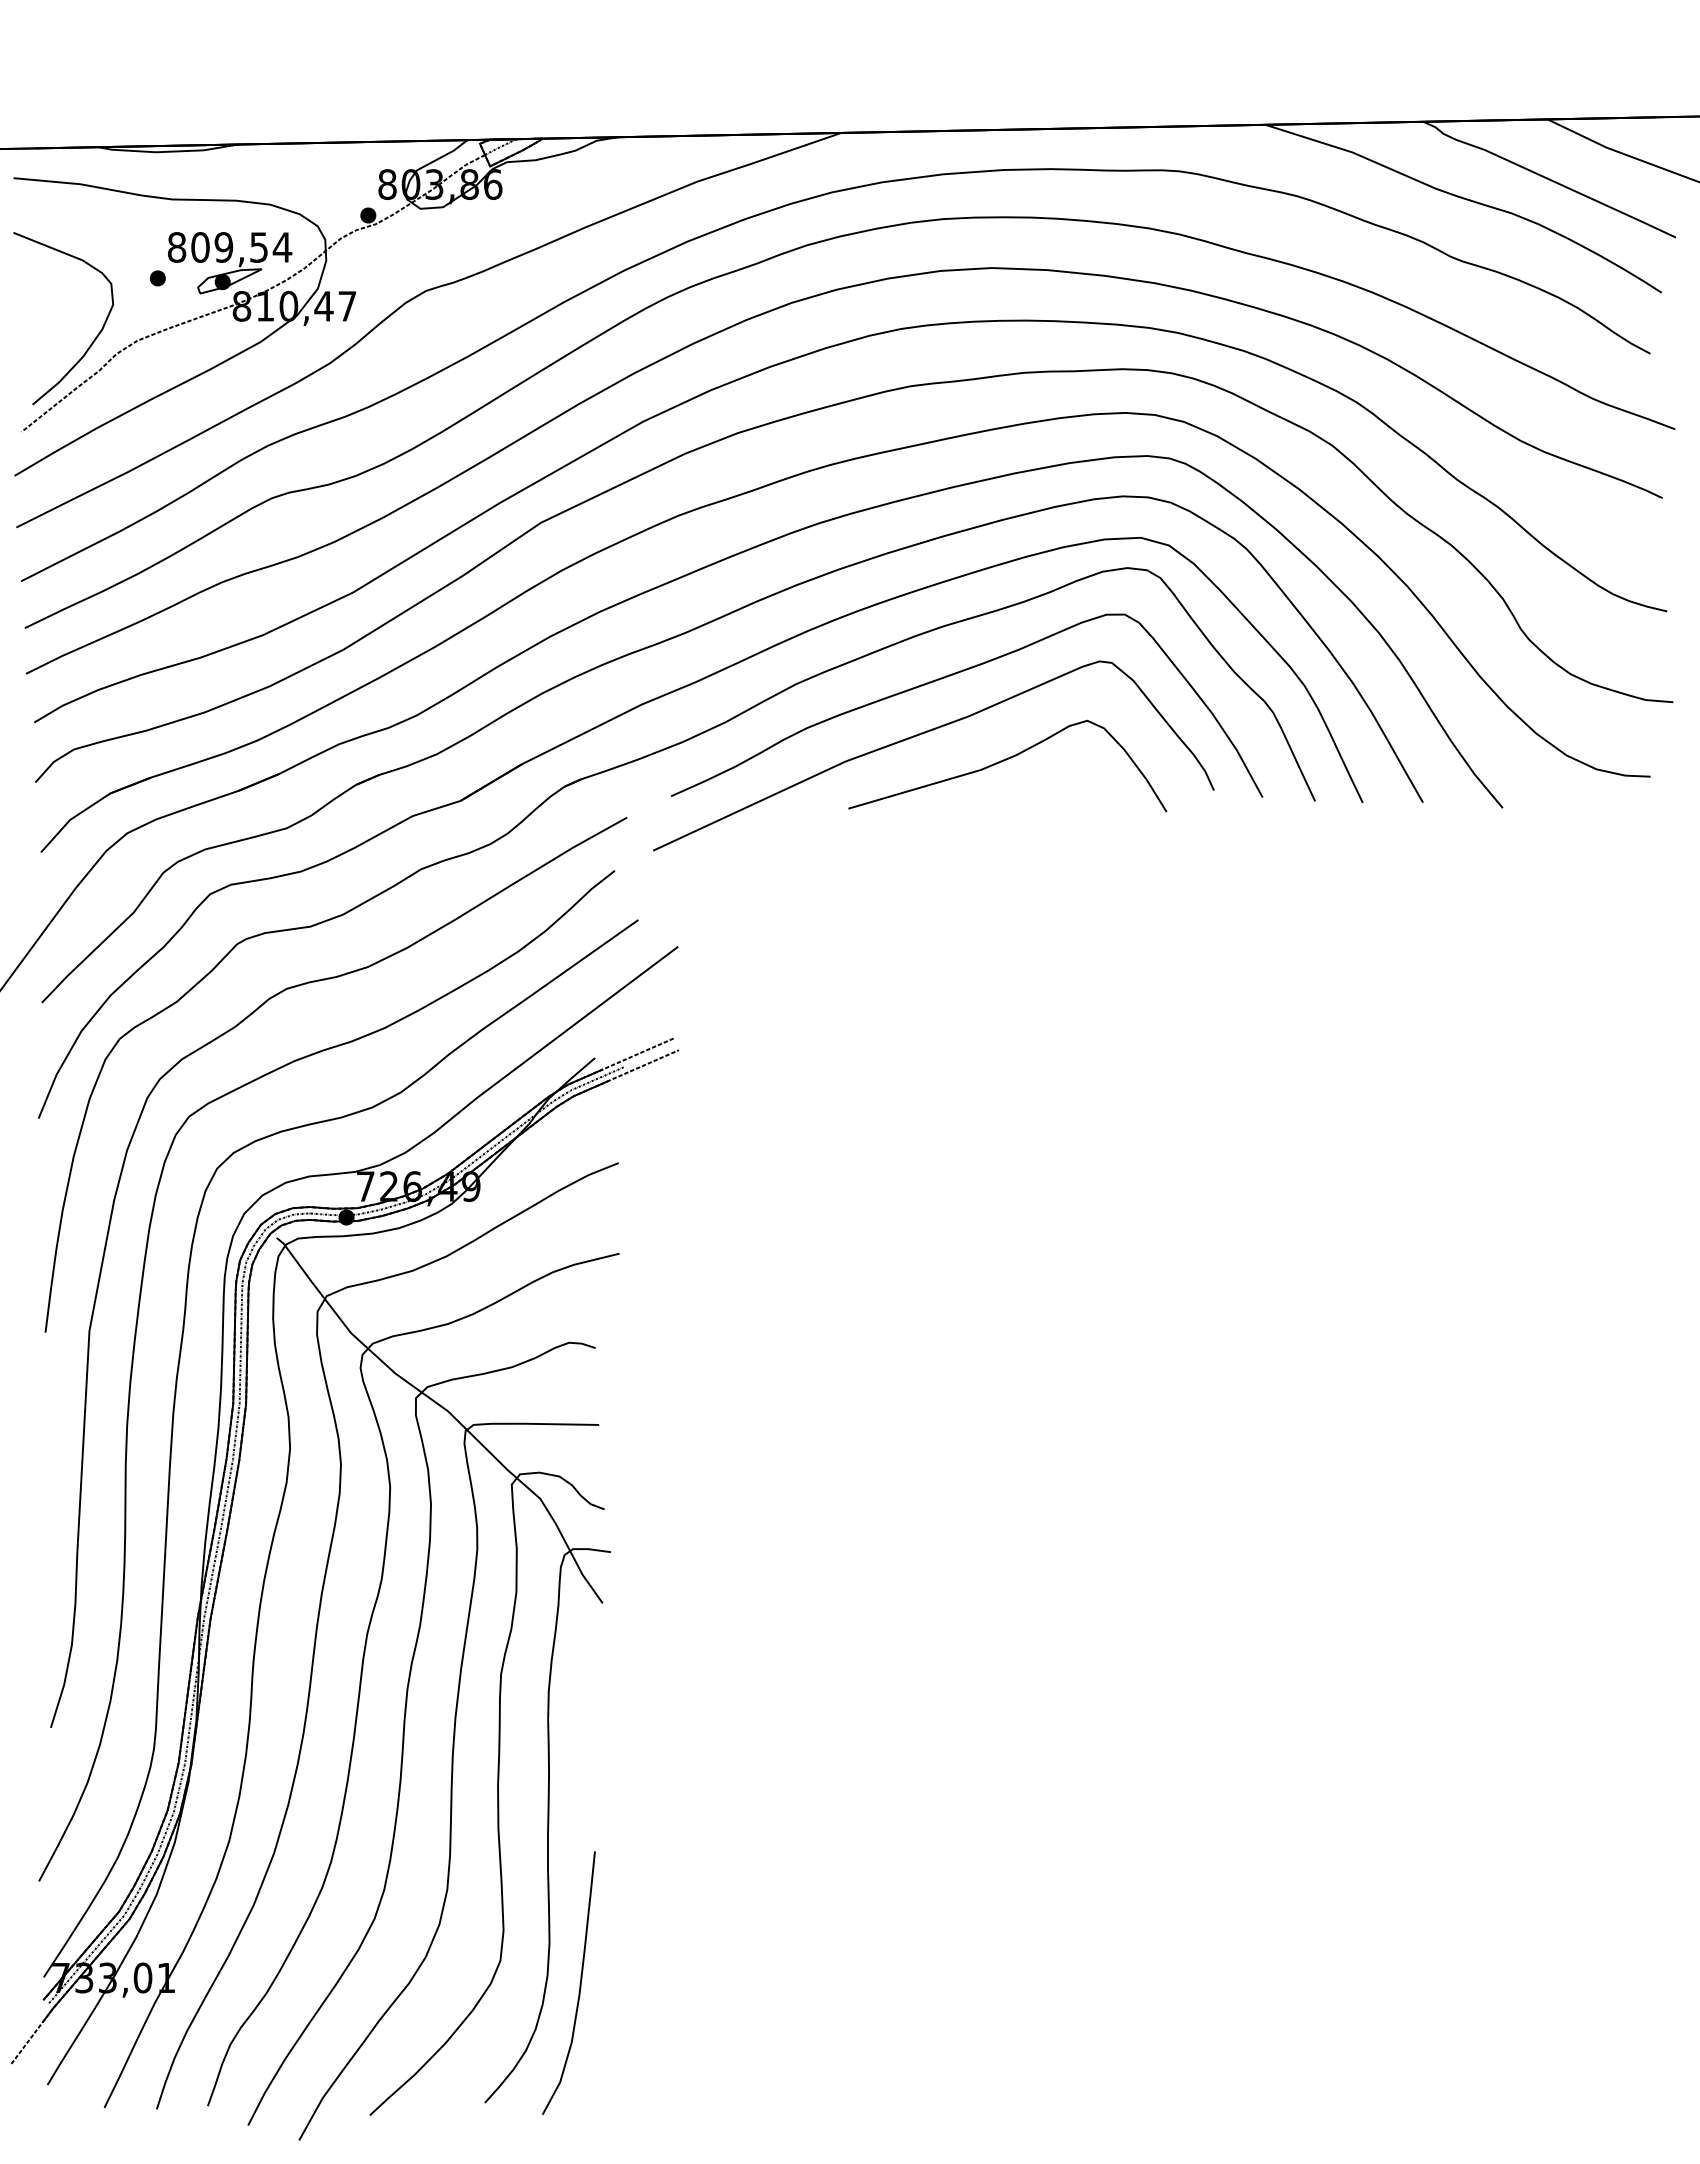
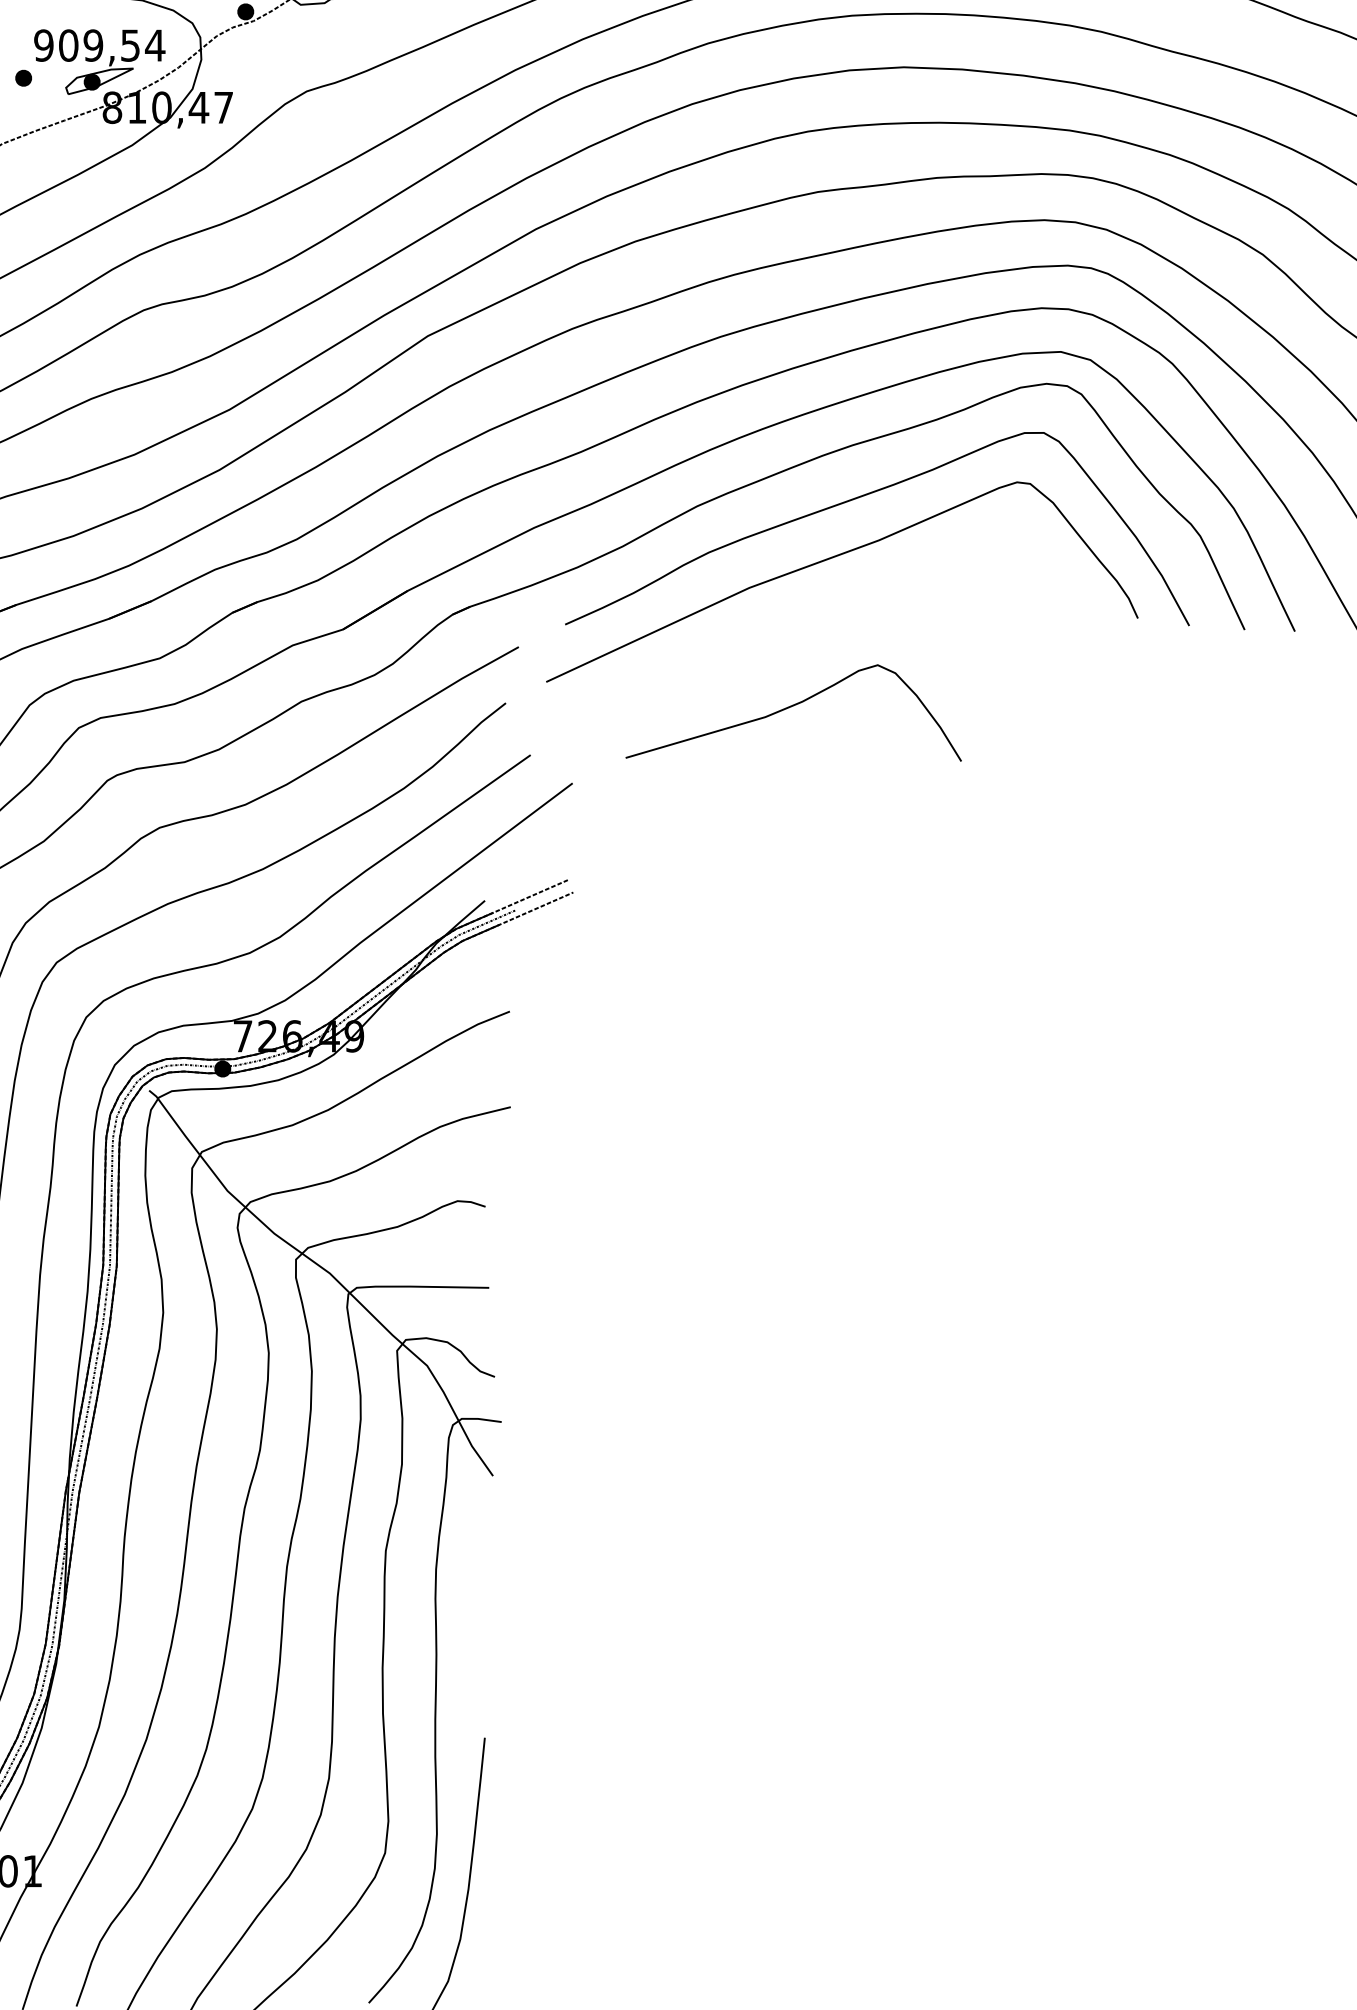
text: (176, 247) -> (43, 45), 809,54 -> 909,54
curve: (1004, 761) -> (790, 708), moved

